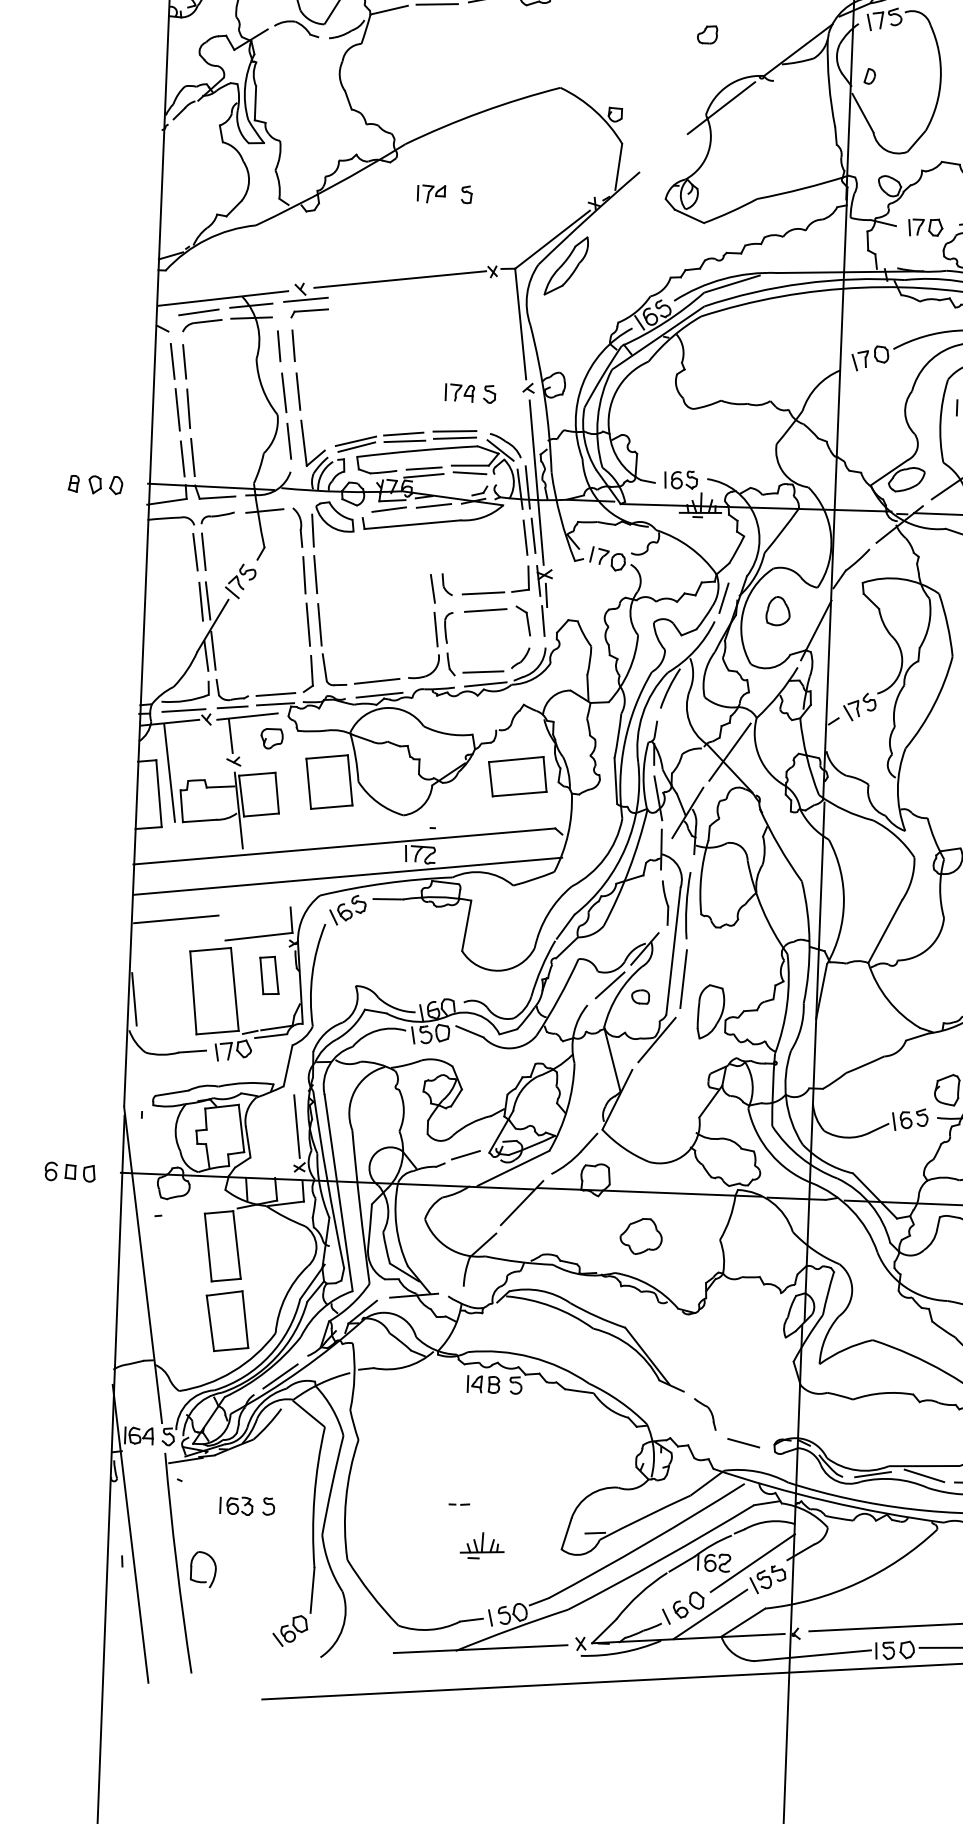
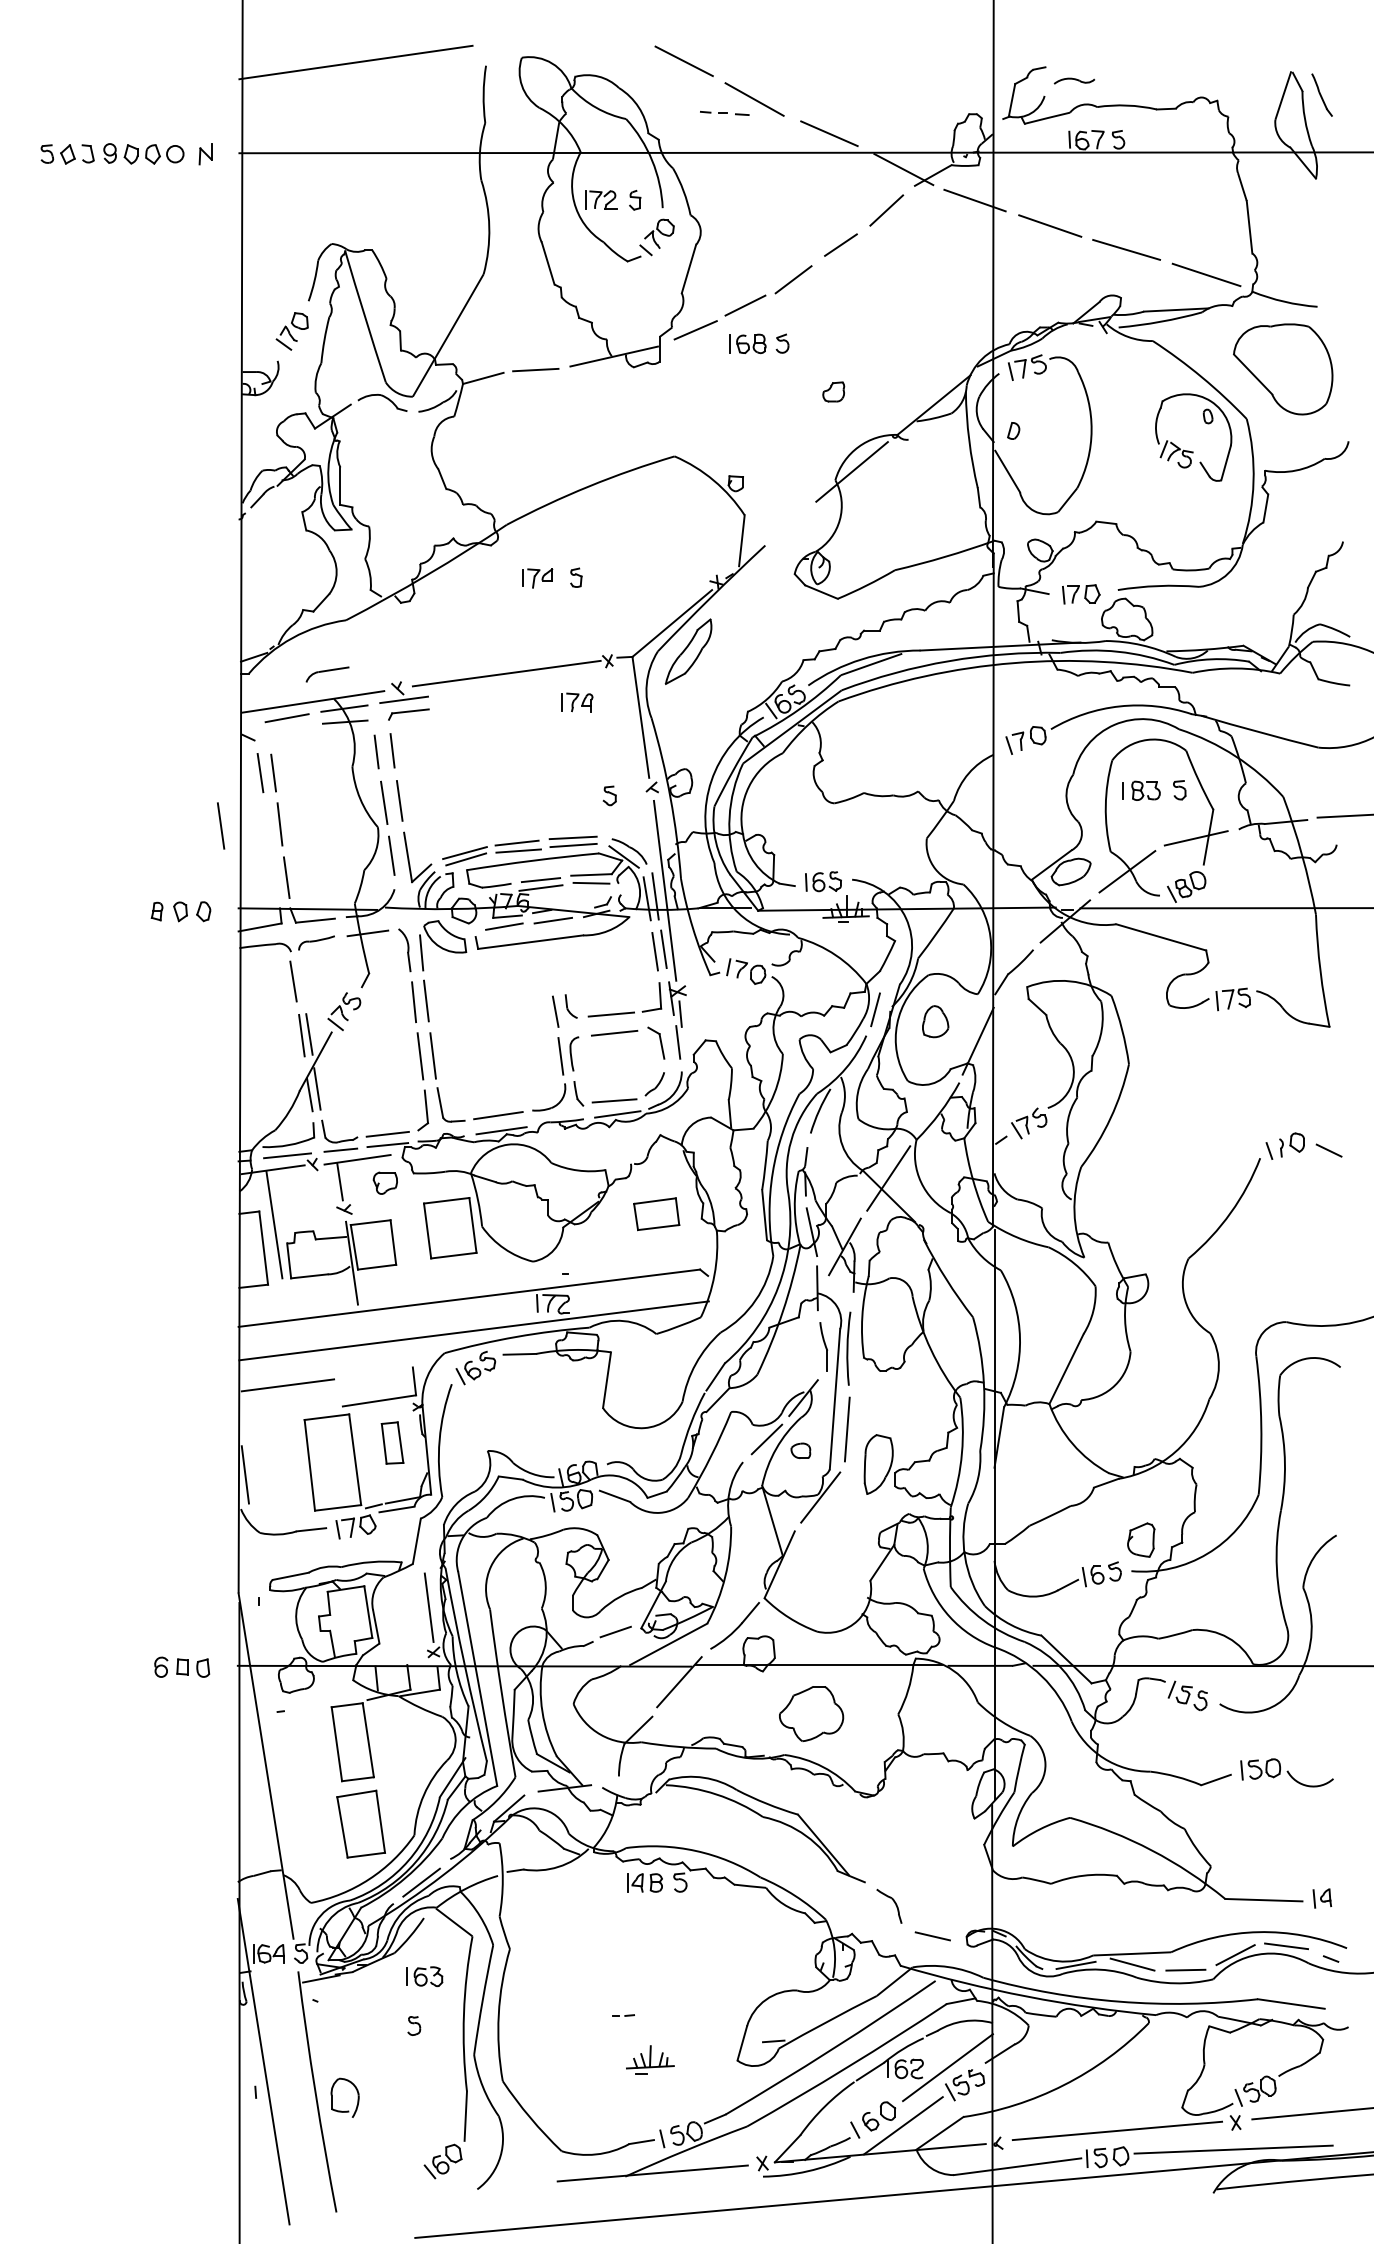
part: (202, 325) -> (327, 674), moved
part: (460, 392) -> (577, 702), moved
line: (178, 409) -> (221, 825), moved
line: (182, 458) -> (275, 879), removed
line: (203, 551) -> (302, 980), removed
part: (517, 775) -> (656, 1213), size x0.7
part: (641, 1236) -> (811, 1713), size x1.4
part: (236, 1505) -> (424, 1976), moved

